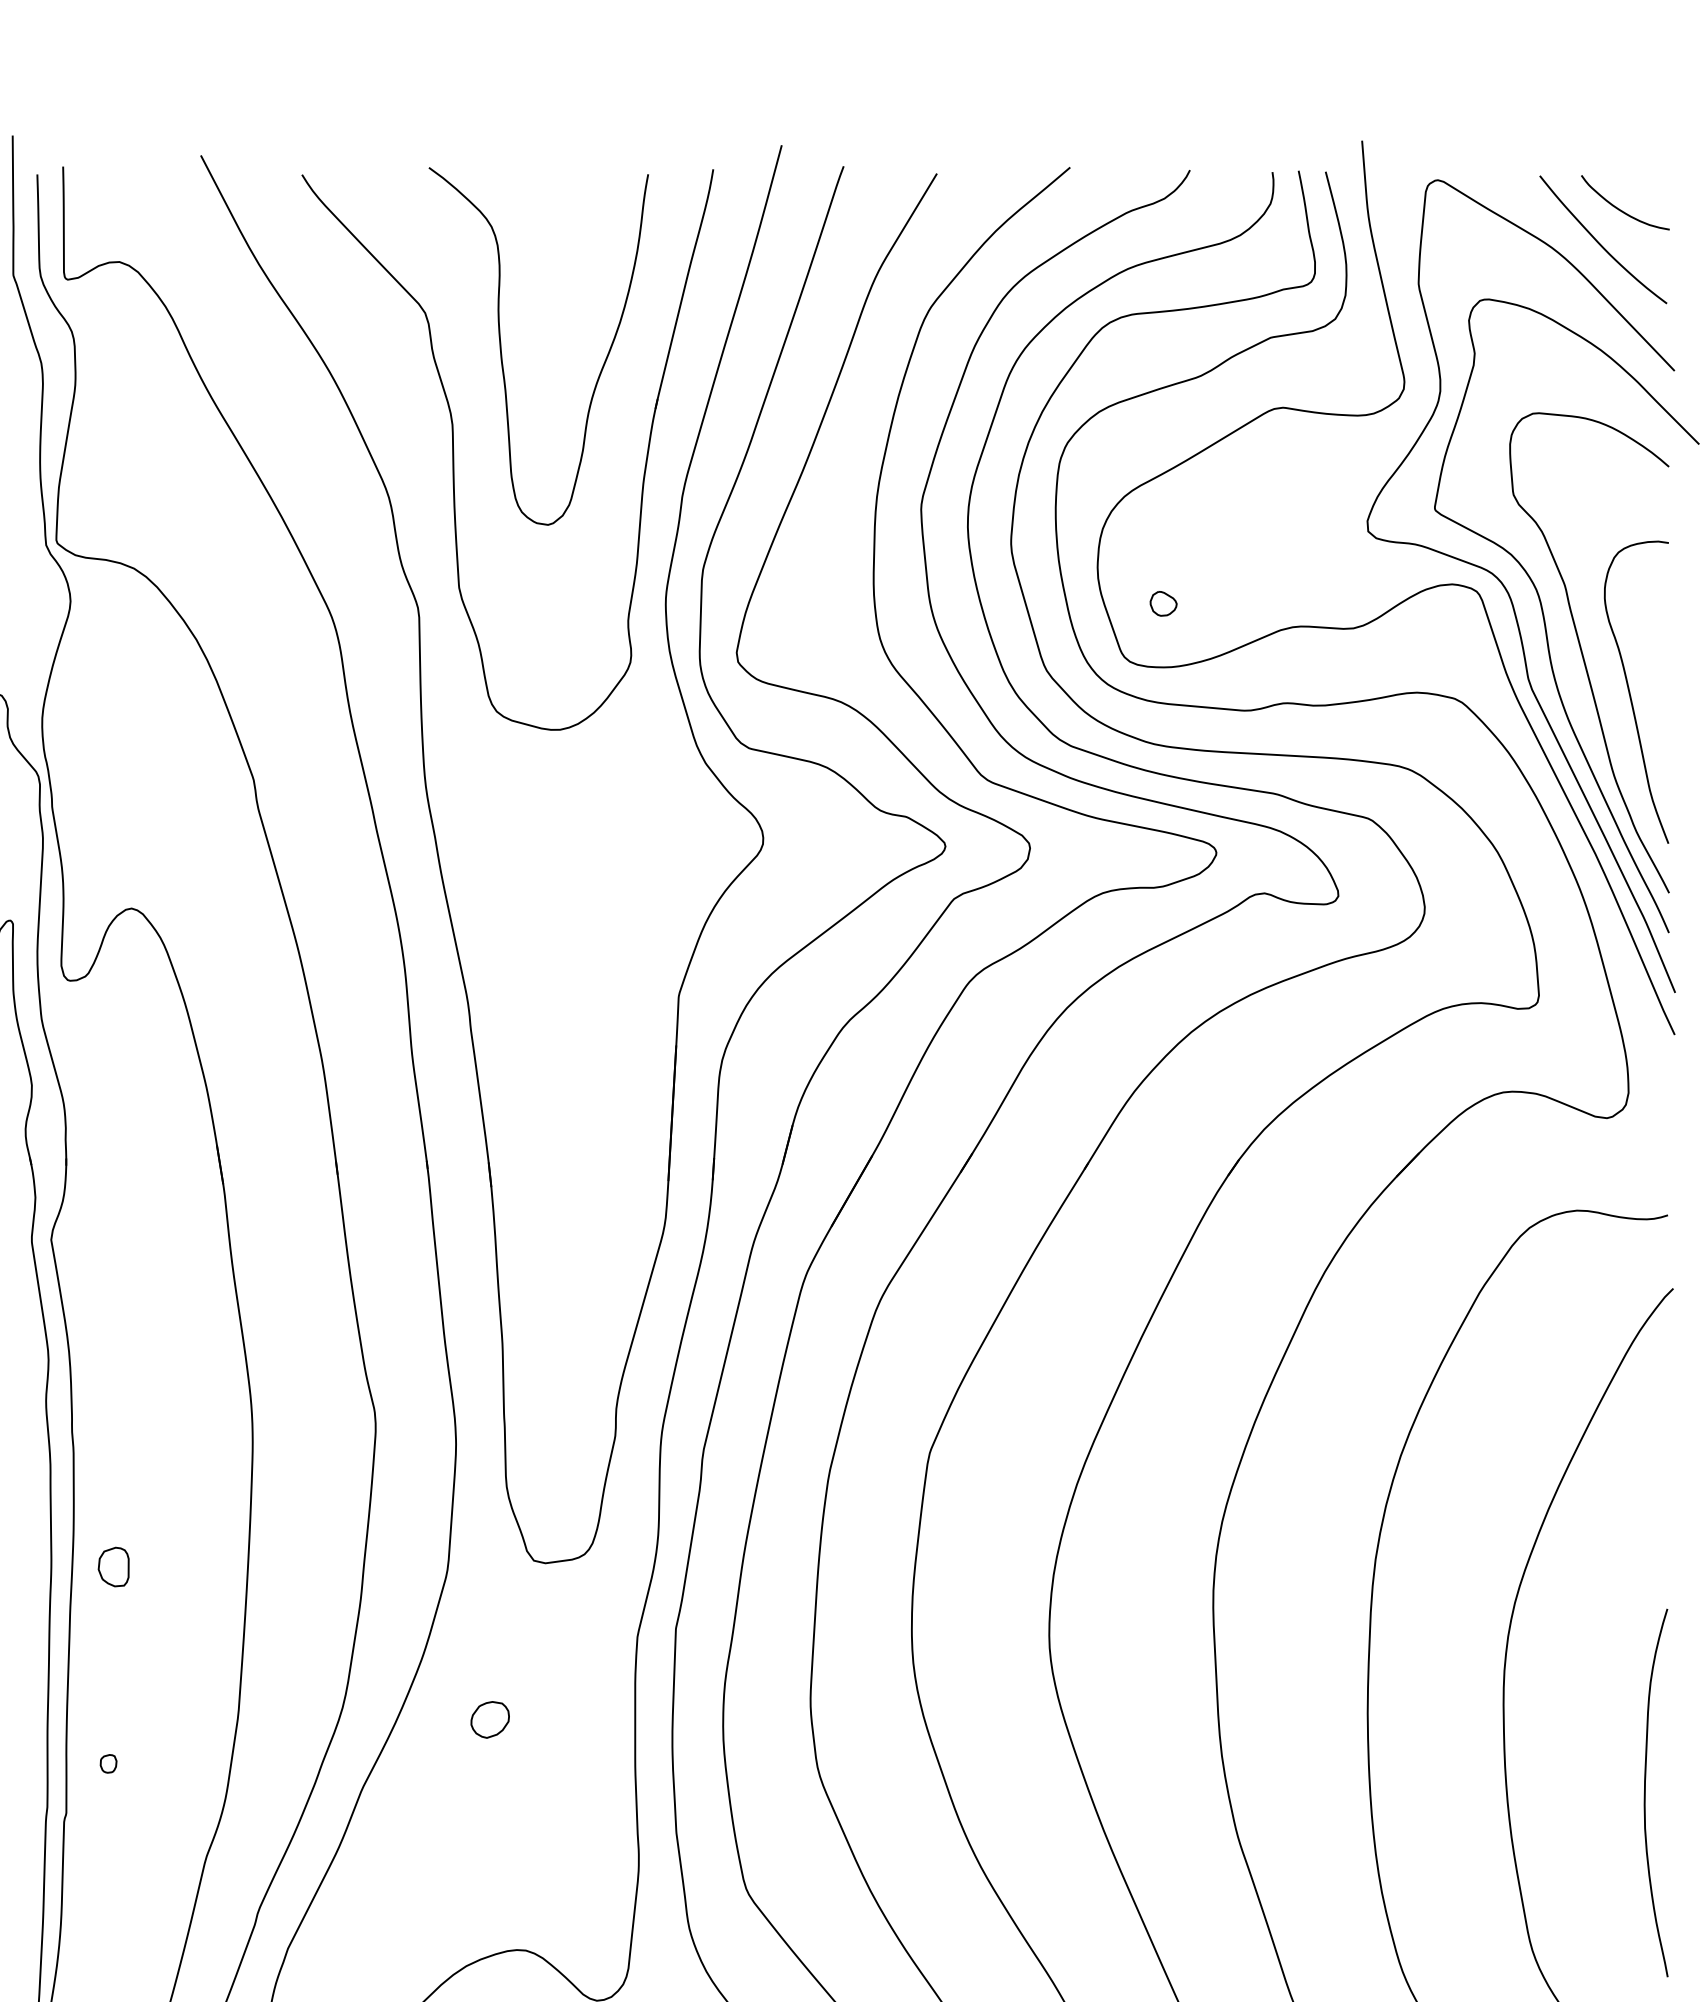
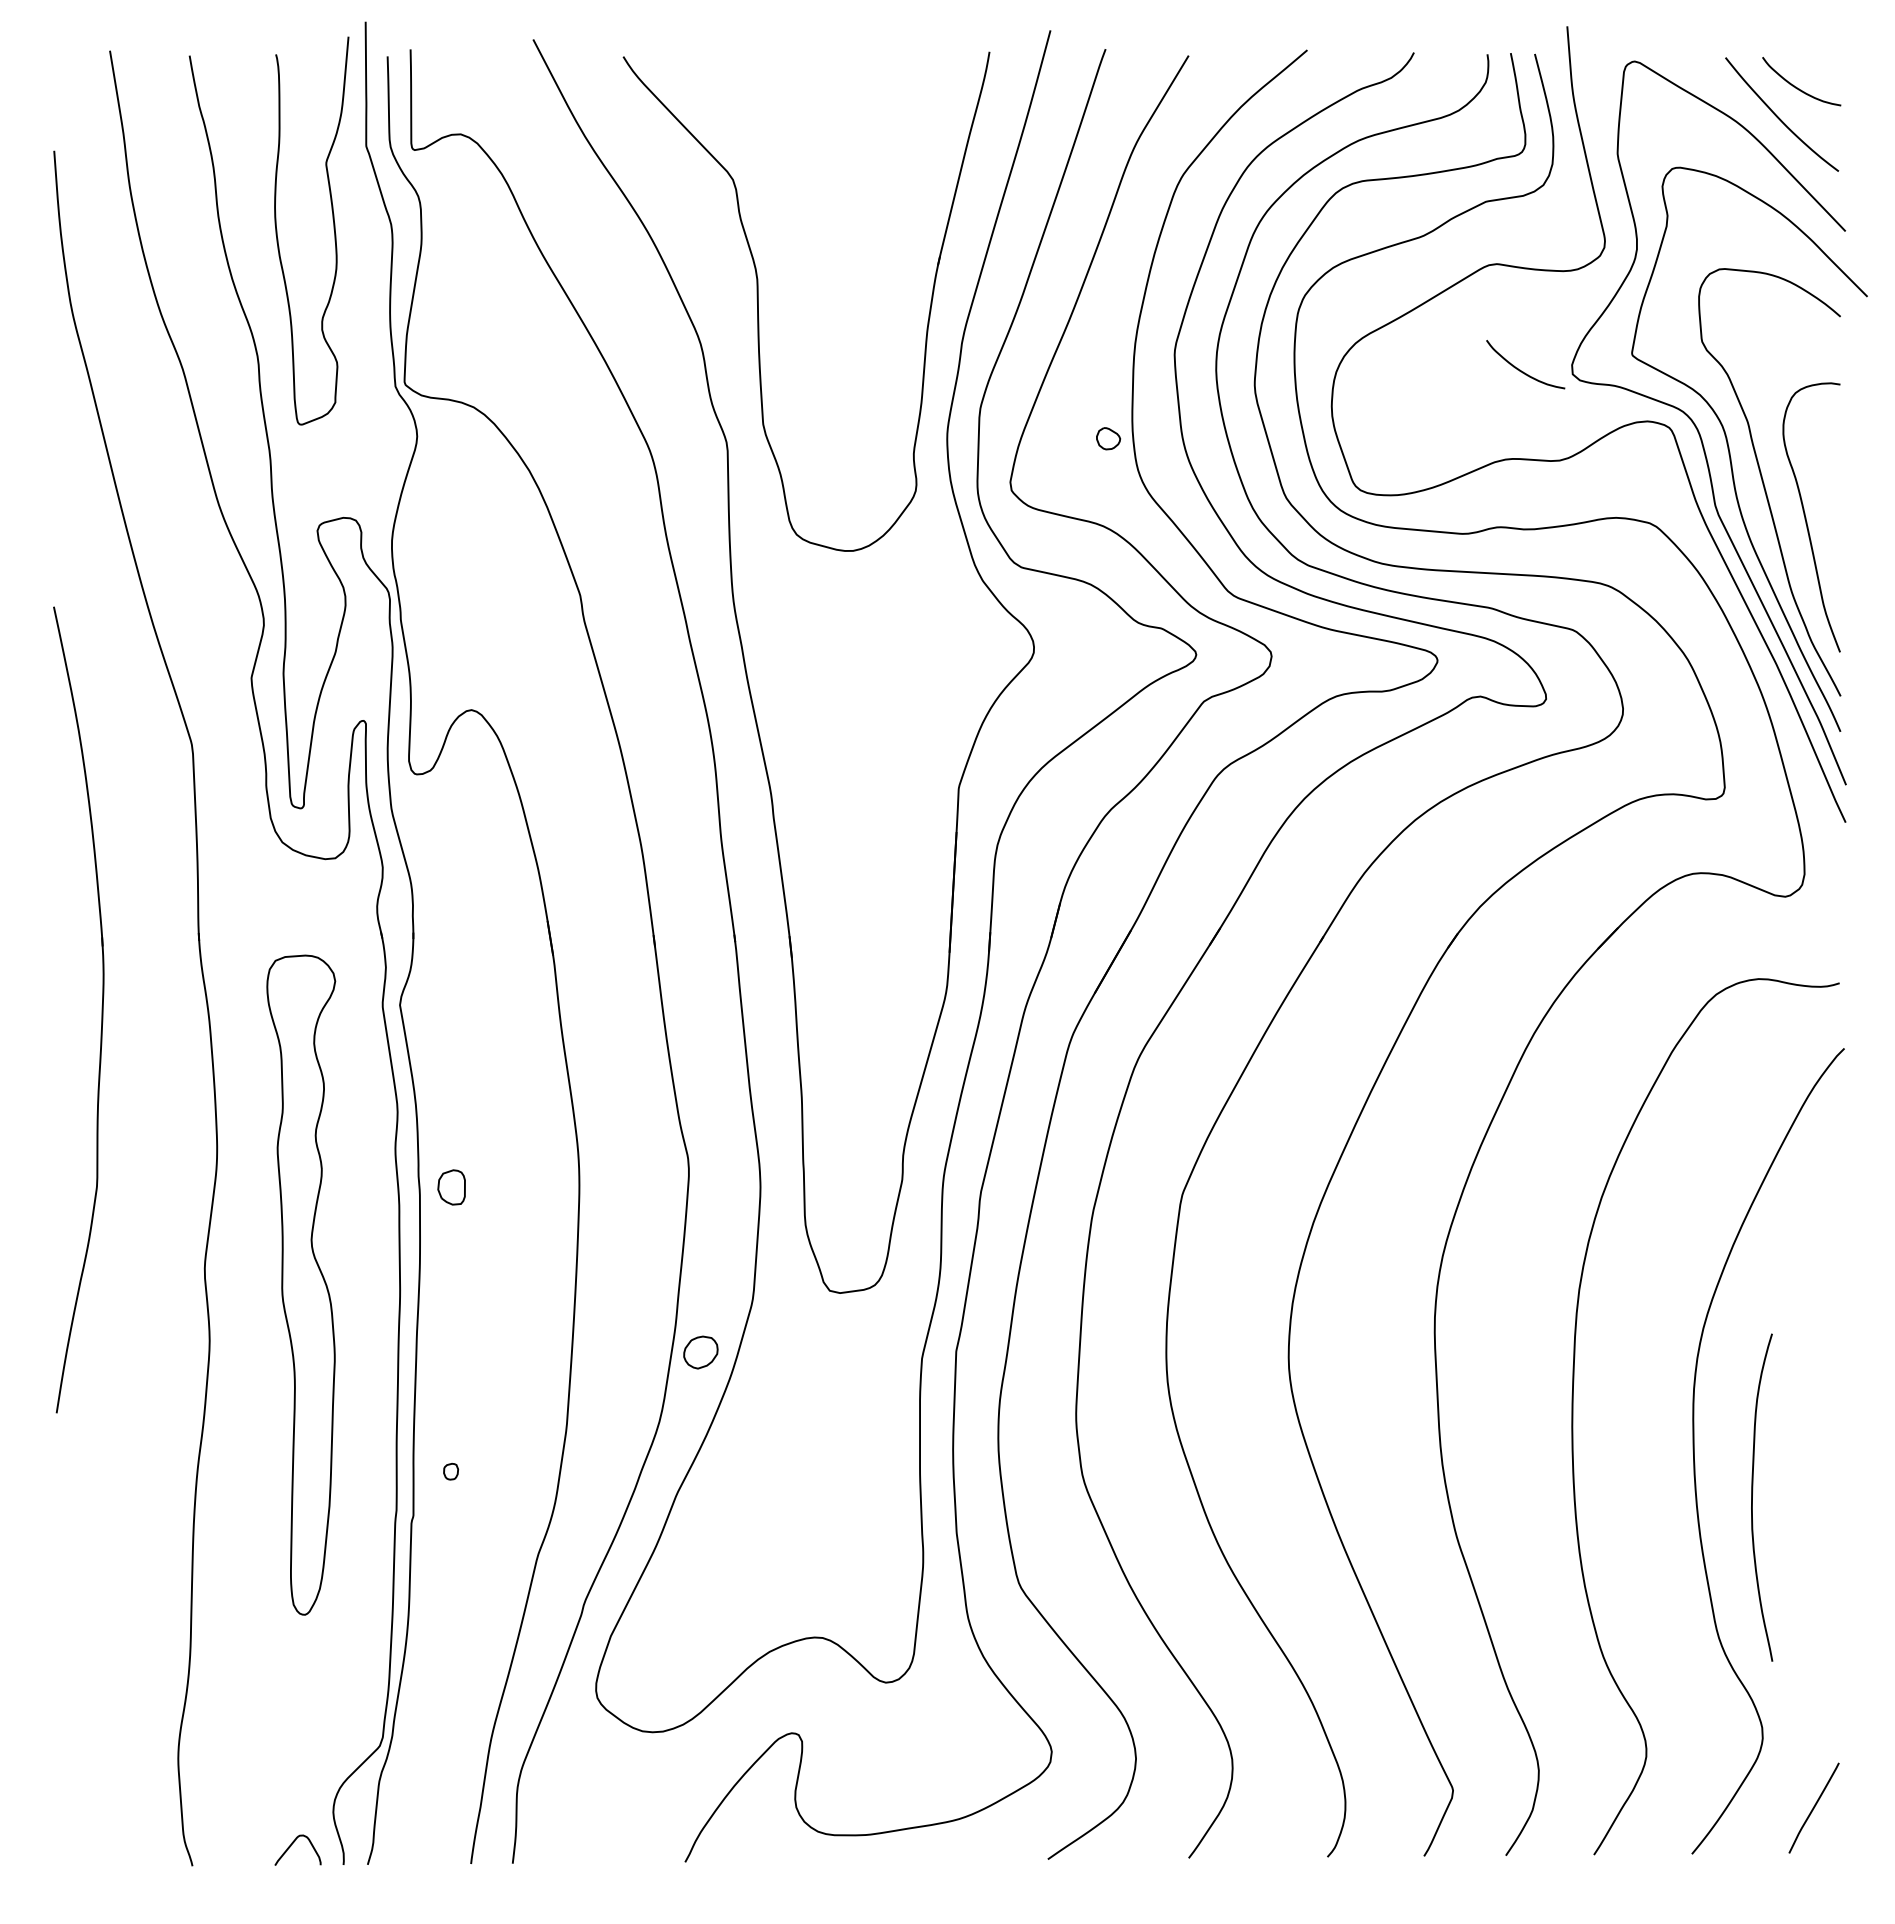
curve: (502, 347) -> (801, 210), removed
curve: (1309, 526) -> (1520, 369), added
part: (1163, 603) -> (1108, 438), moved
part: (113, 1567) -> (451, 1187), moved
part: (489, 1719) -> (700, 1352), moved
curve: (1645, 1792) -> (1752, 1497), moved

